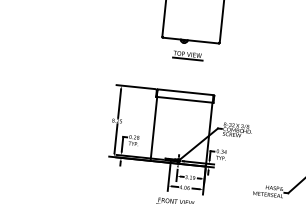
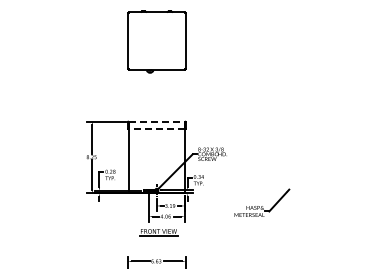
part: (188, 55) -> (155, 84), removed
line: (186, 92) -> (157, 121), solid -> dashed
line: (184, 100) -> (156, 129), solid -> dashed

